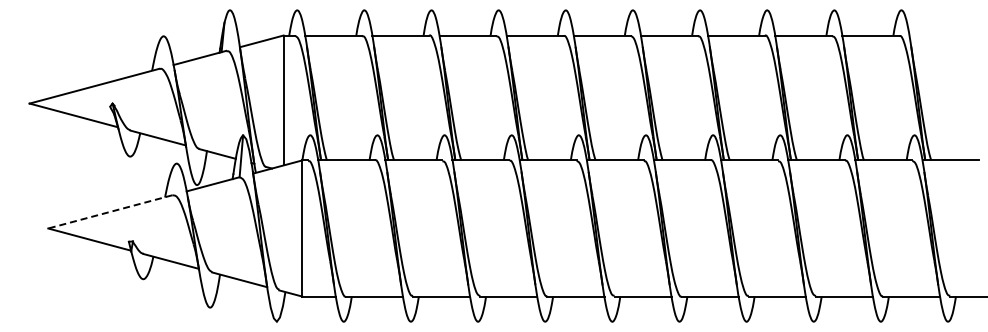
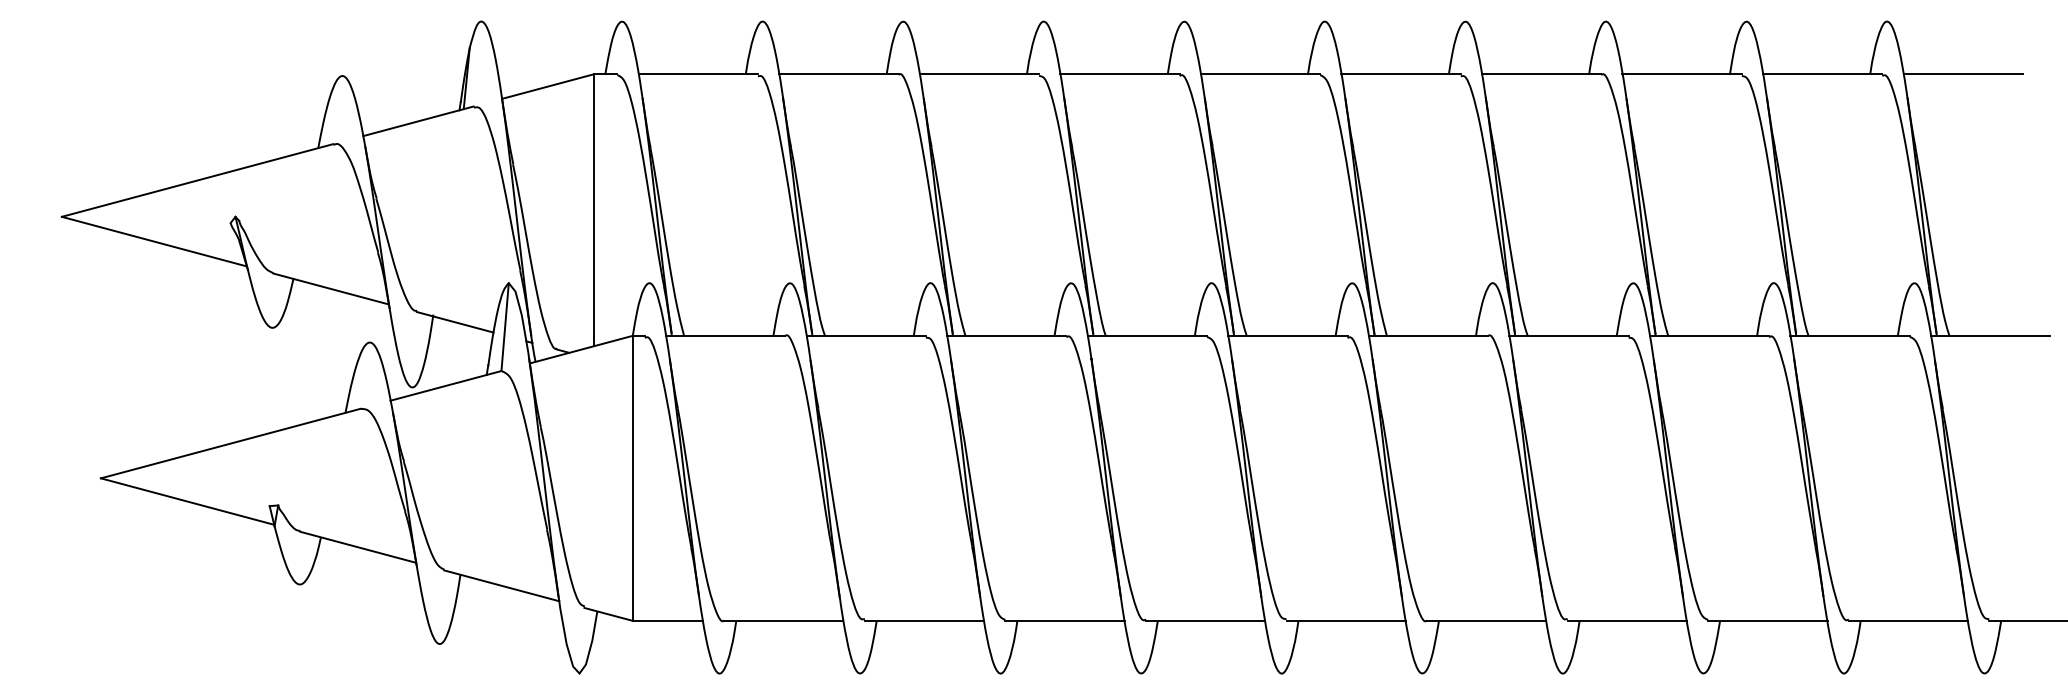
line: (937, 35) -> (1962, 74), added
line: (109, 212) -> (229, 444), dashed -> solid

